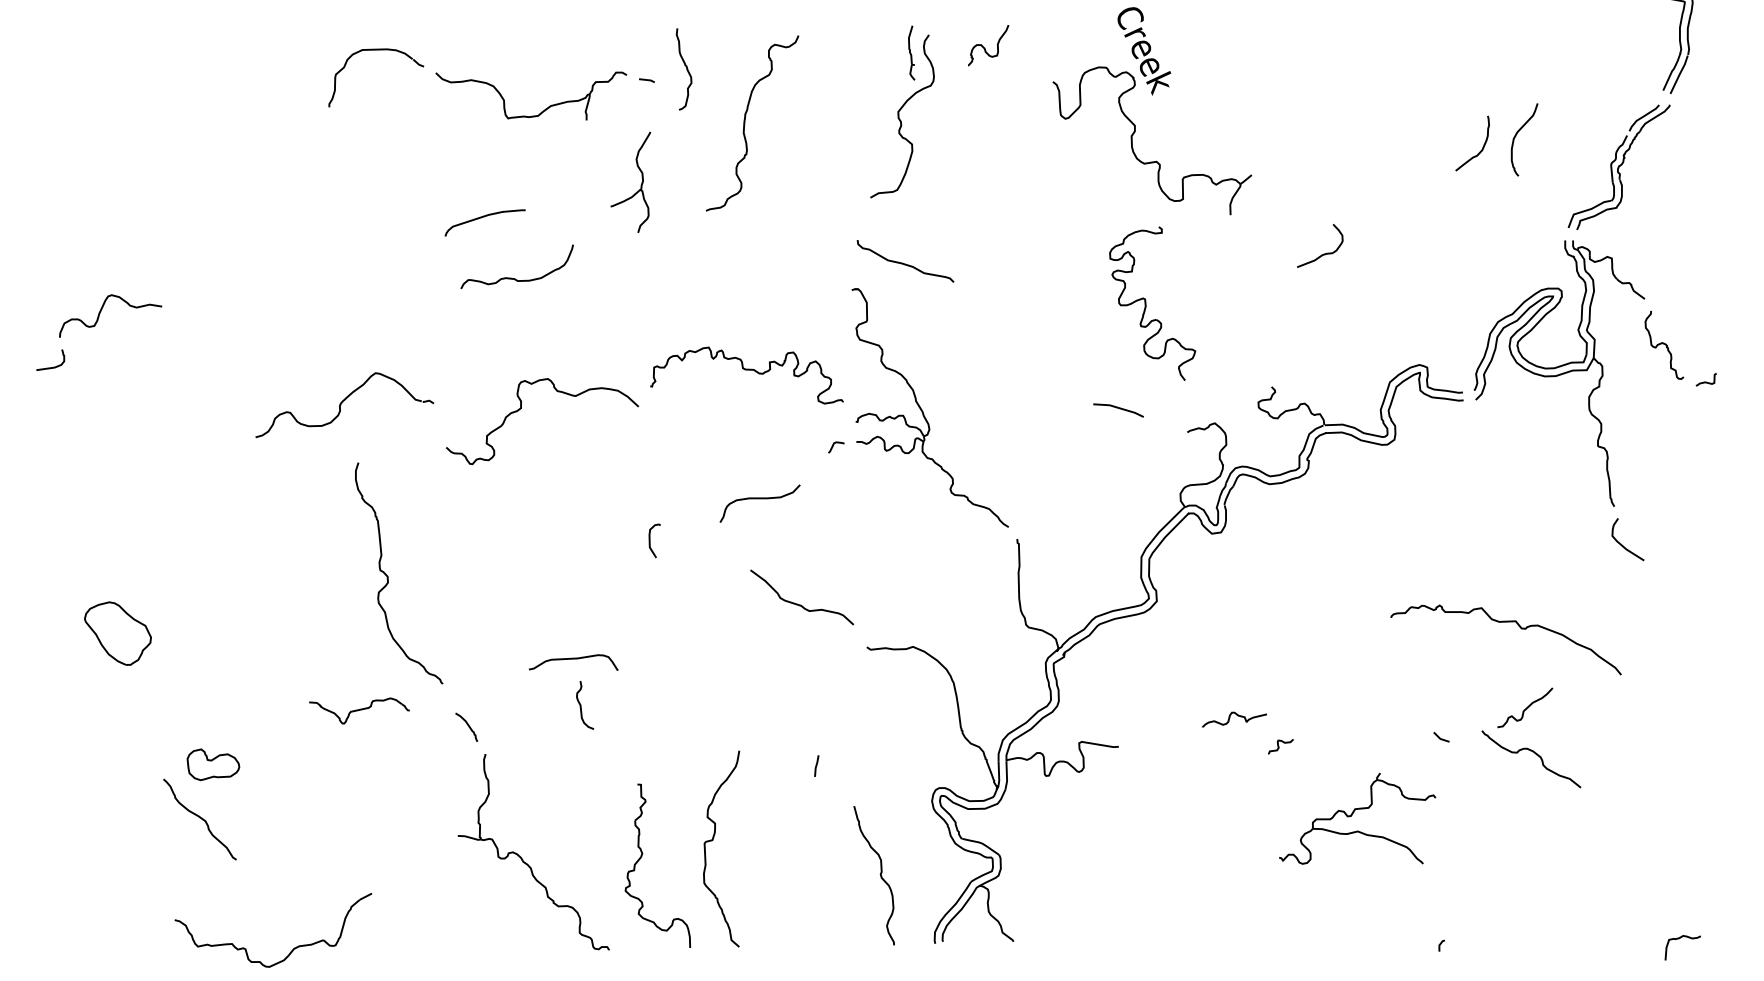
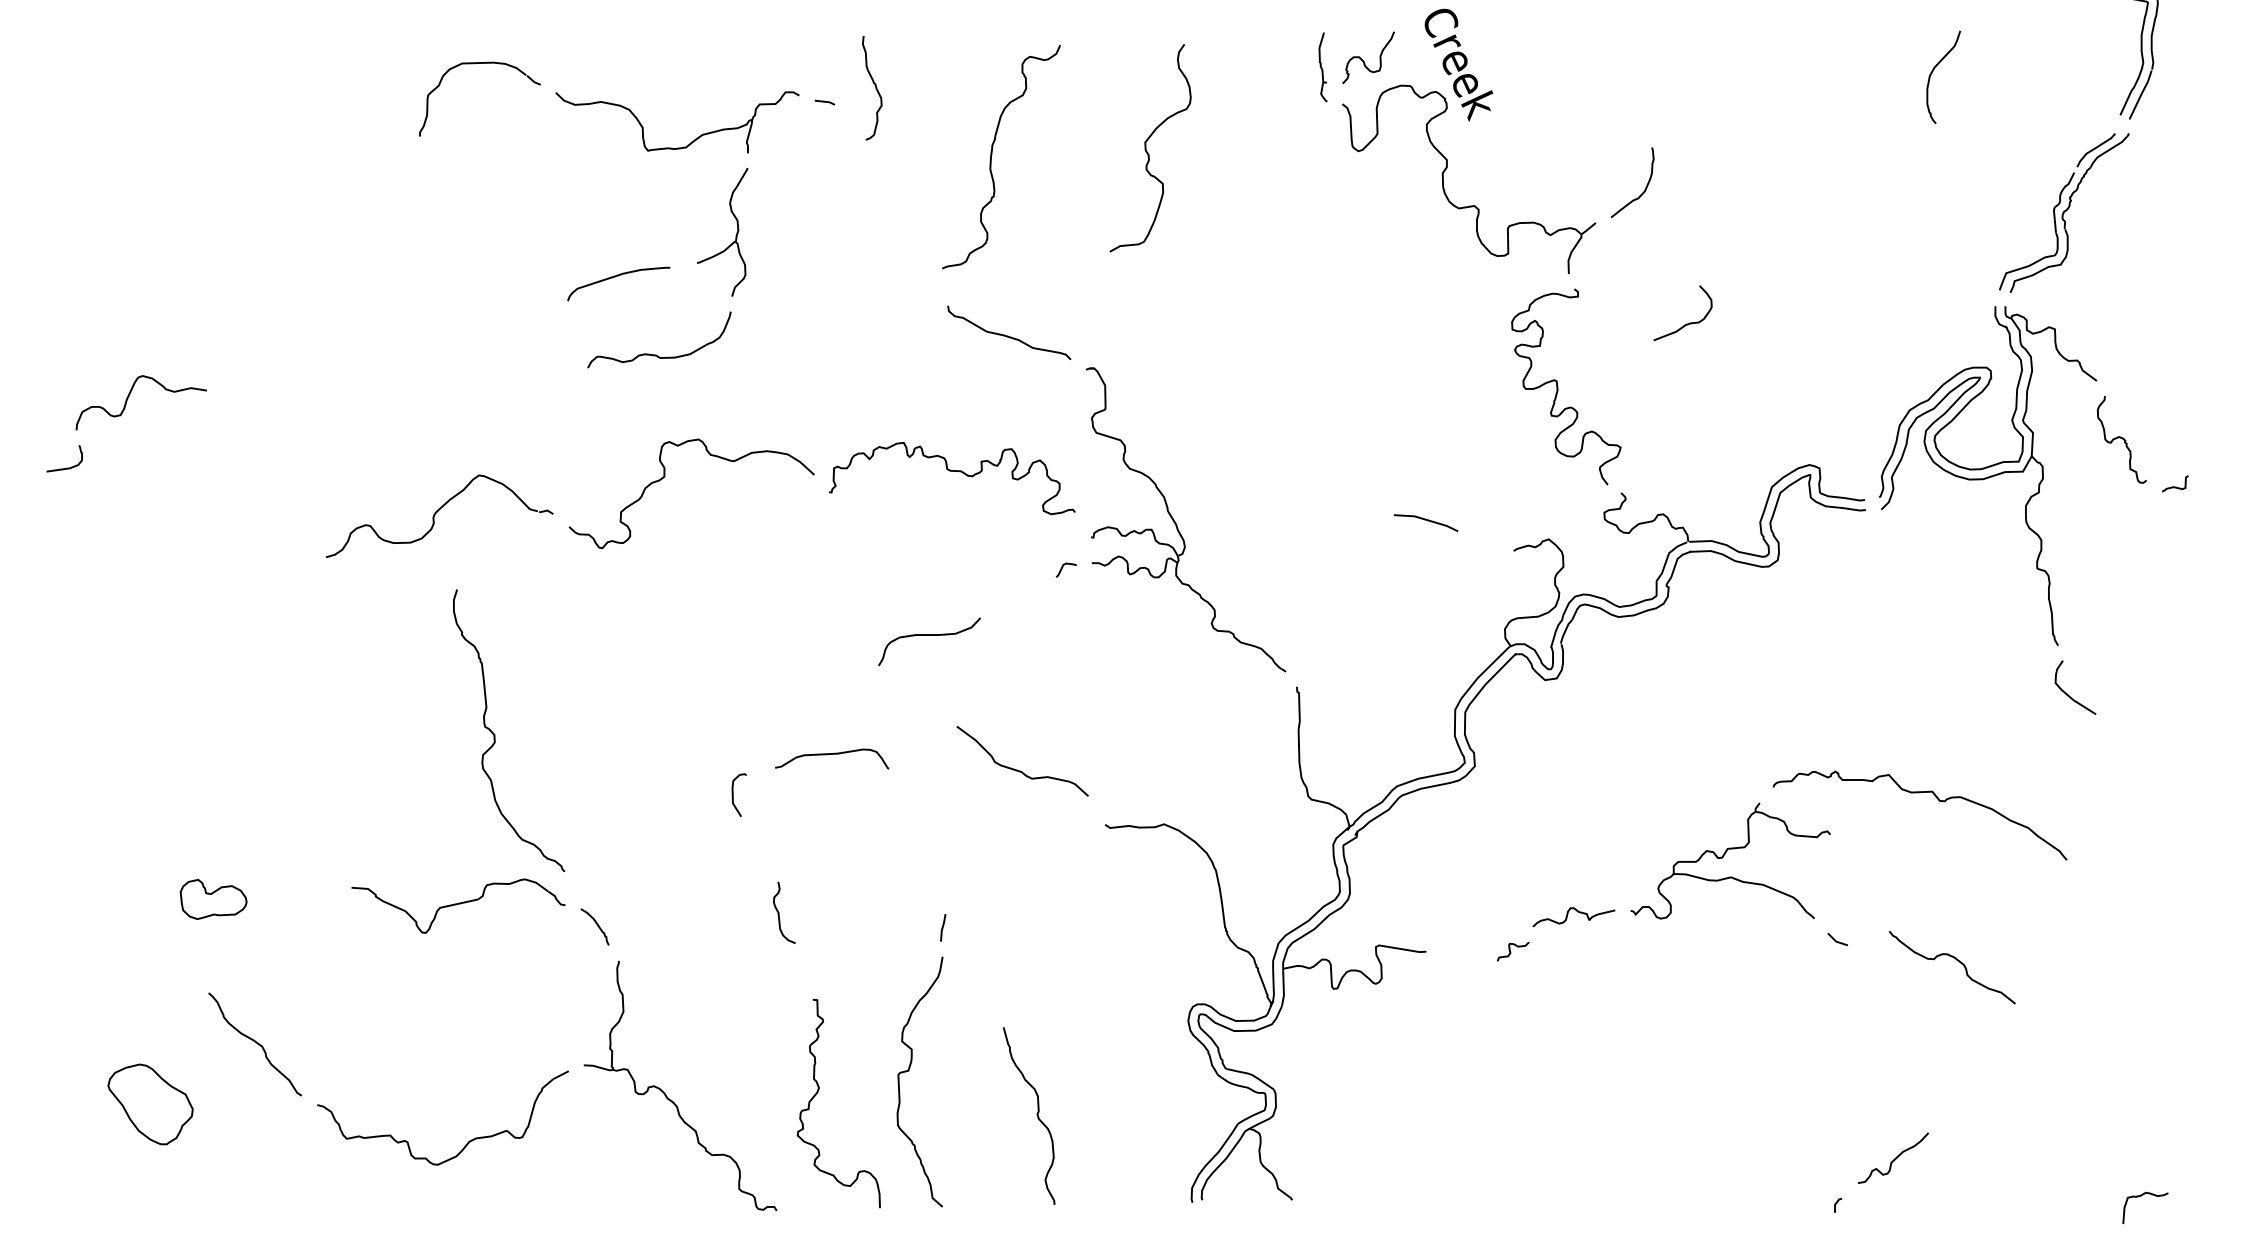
curve: (985, 48) -> (1364, 61), moved
part: (911, 52) -> (1322, 66), moved
curve: (745, 123) -> (992, 157), moved
curve: (1516, 136) -> (1933, 73), moved
curve: (1482, 146) -> (1645, 186), moved
part: (640, 185) -> (735, 236), moved
curve: (905, 263) -> (1009, 335), moved
part: (1152, 303) -> (1566, 386), moved
curve: (521, 408) -> (664, 477), moved
curve: (759, 499) -> (928, 636), moved
curve: (650, 540) -> (733, 794), moved
part: (117, 633) -> (149, 1104), moved
curve: (573, 659) -> (831, 755), moved
curve: (581, 705) -> (779, 913), moved
curve: (1526, 707) -> (1895, 1157), moved
part: (359, 710) -> (458, 905), size x1.67
curve: (1279, 746) -> (1511, 951), moved
part: (213, 764) -> (213, 899), moved
line: (816, 765) -> (942, 927), moved
part: (1357, 818) -> (1730, 860), moved
curve: (879, 874) -> (1035, 1114), moved
part: (293, 948) -> (468, 1141), moved

